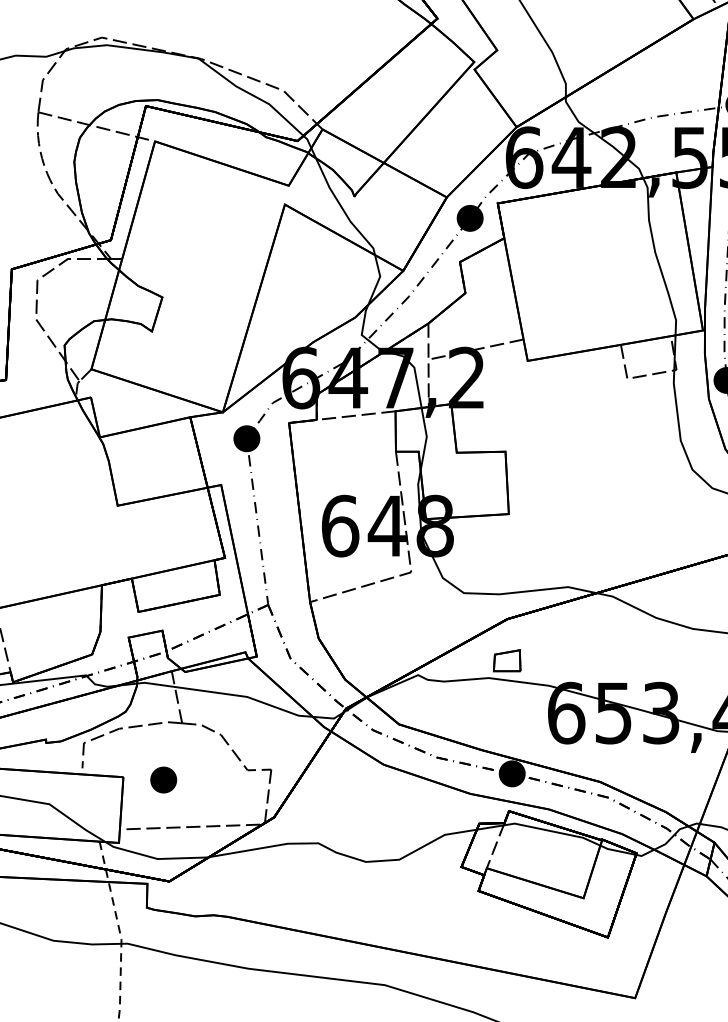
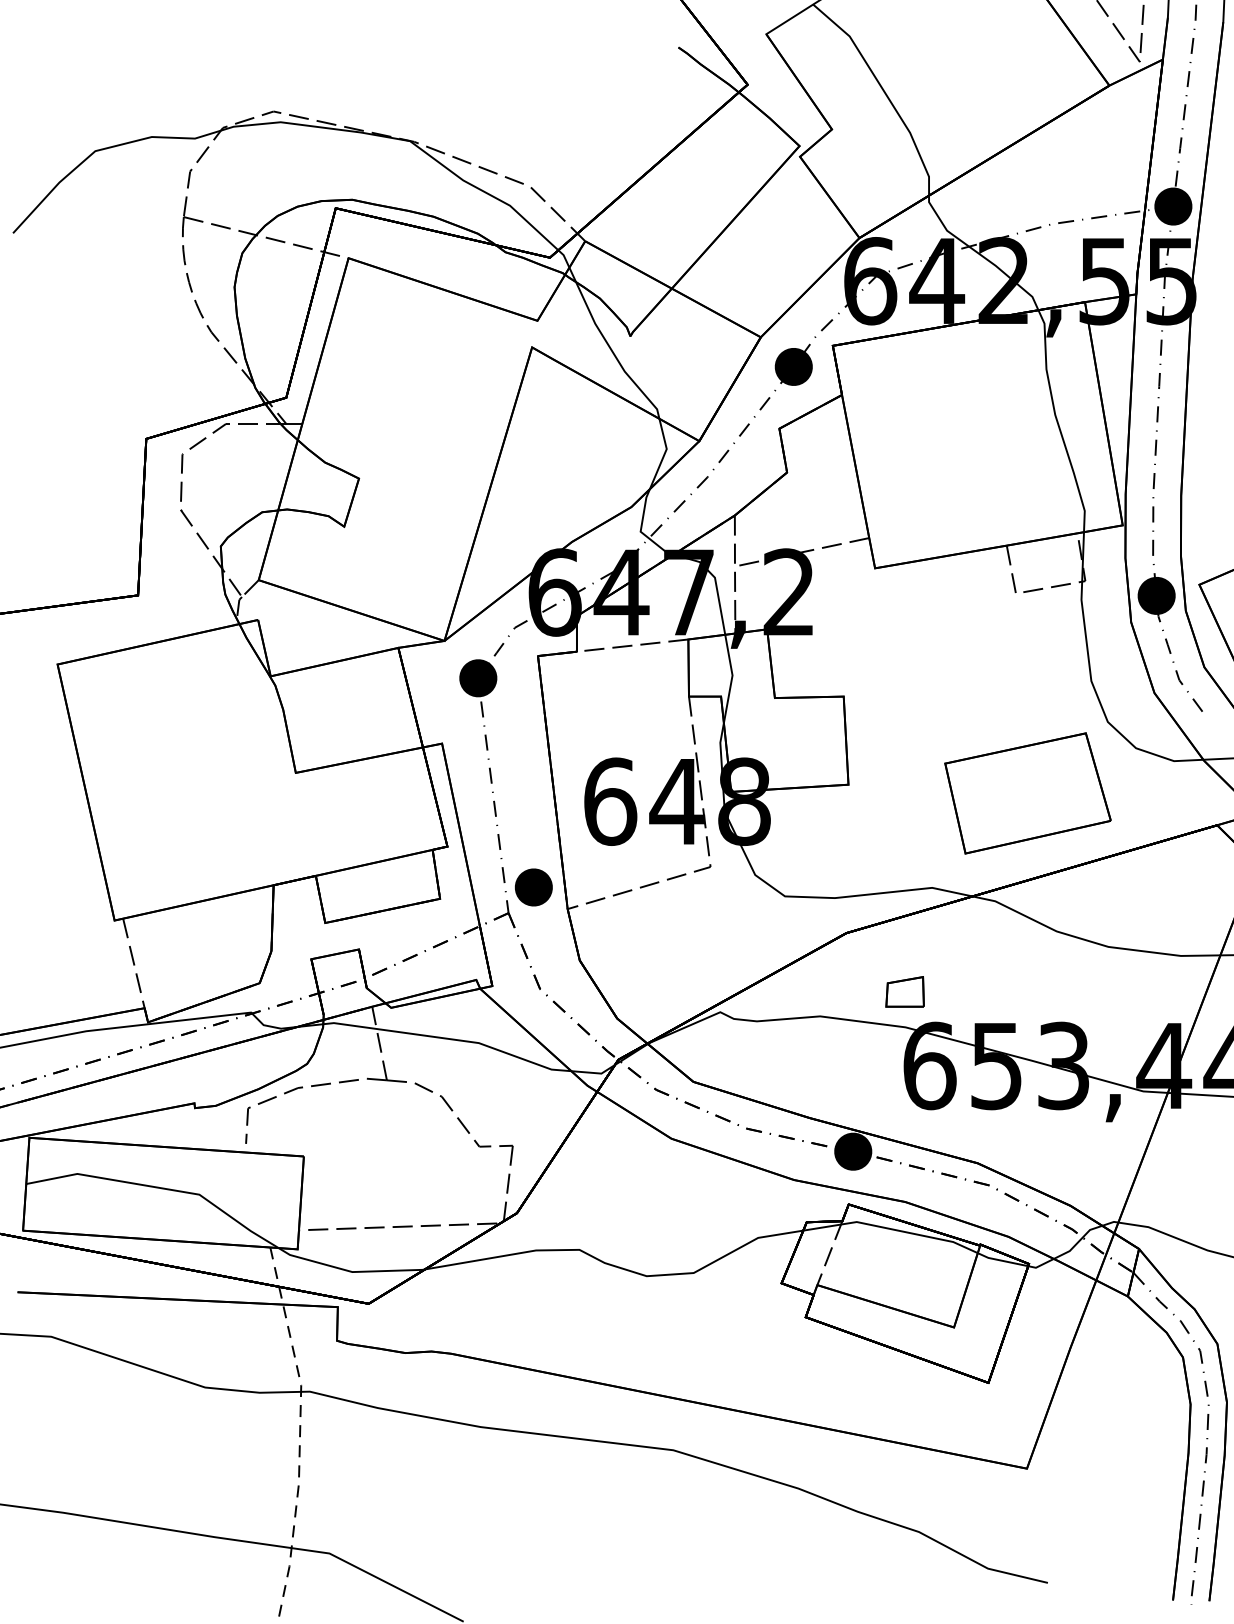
part: (635, 520) -> (1027, 793), added
part: (506, 660) -> (904, 991), moved
part: (163, 780) -> (533, 887), moved

